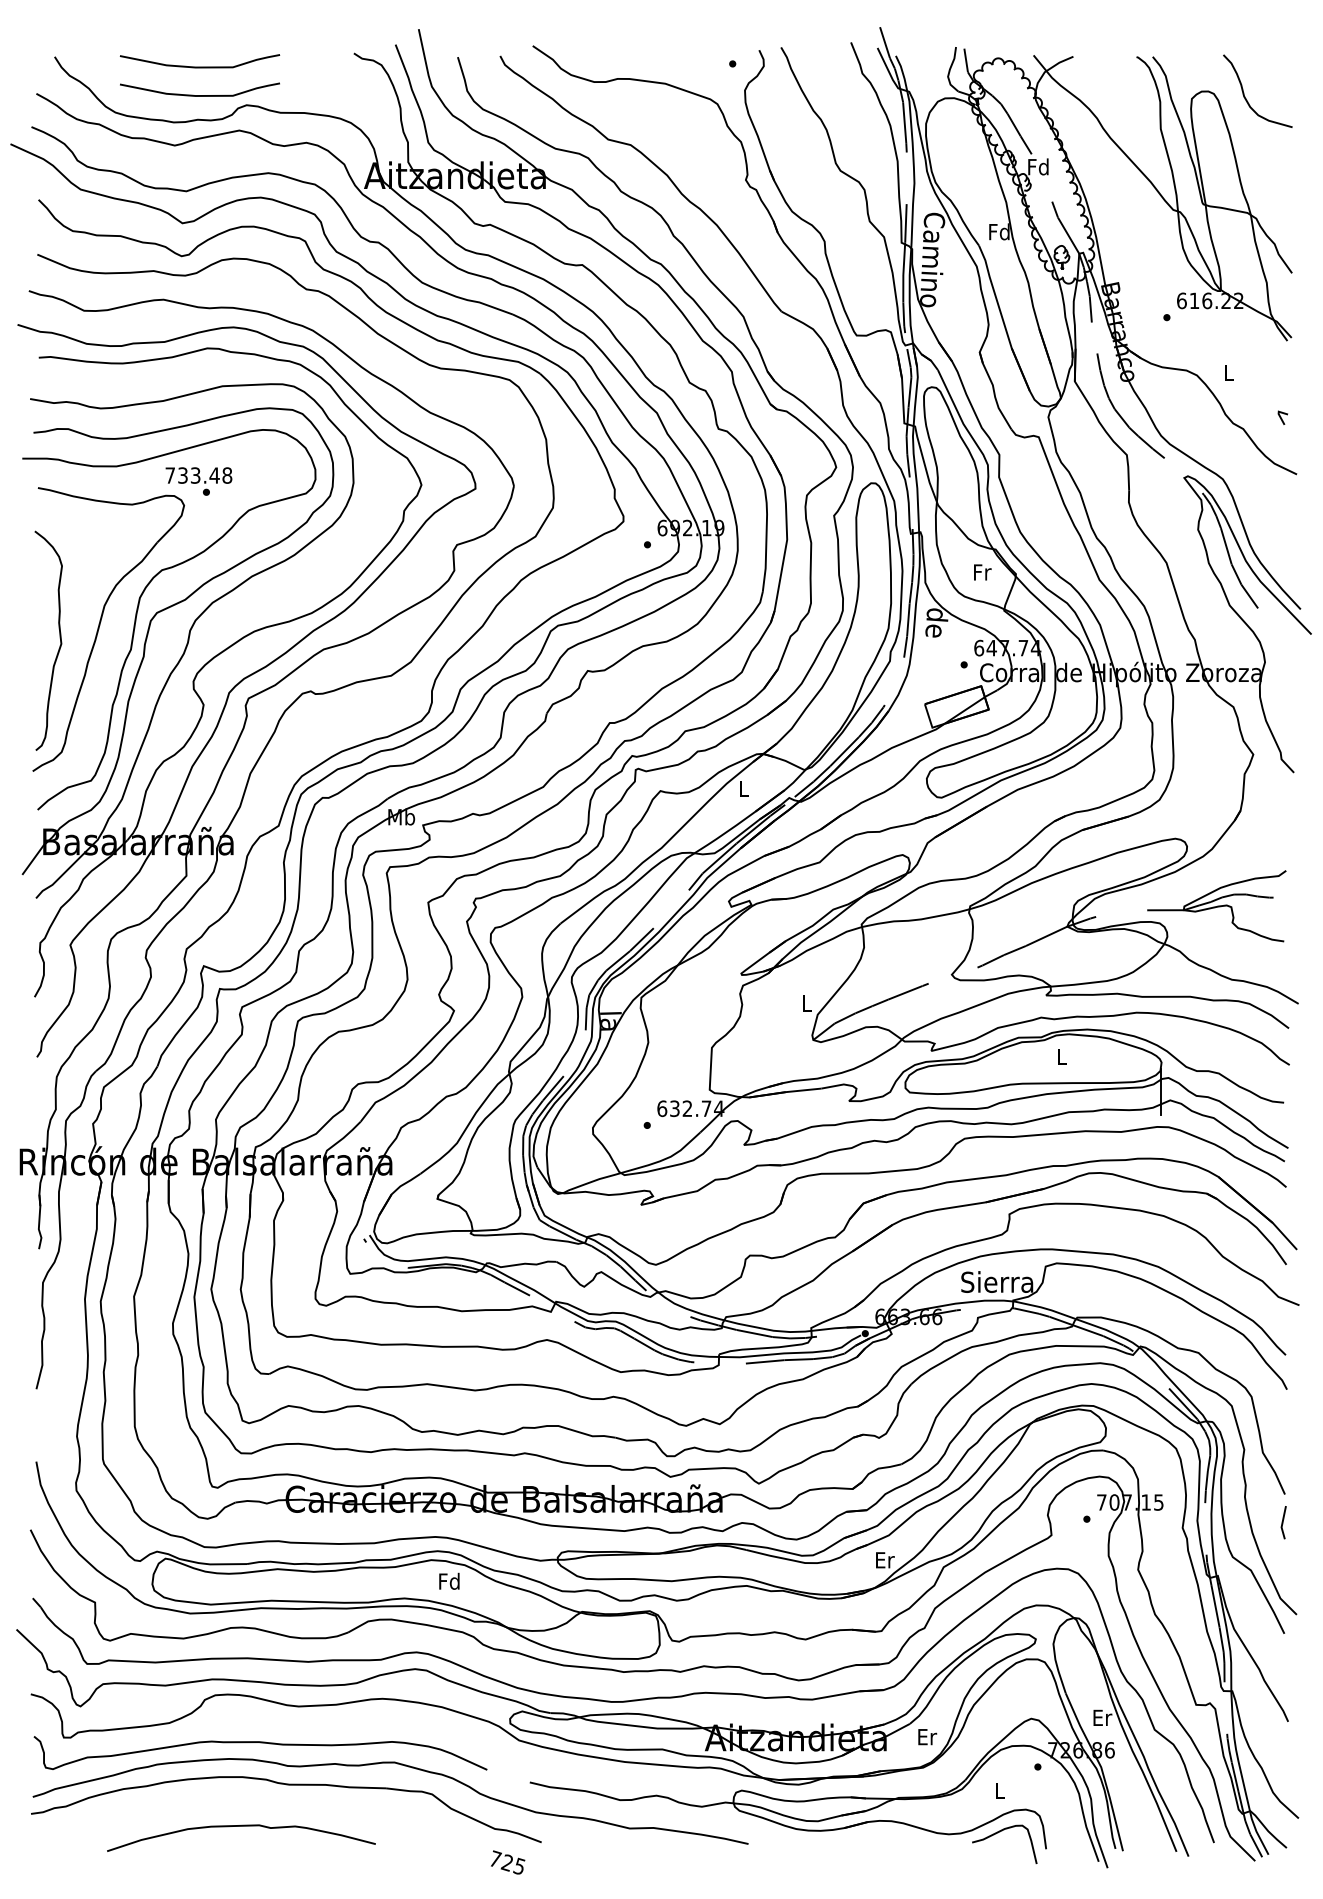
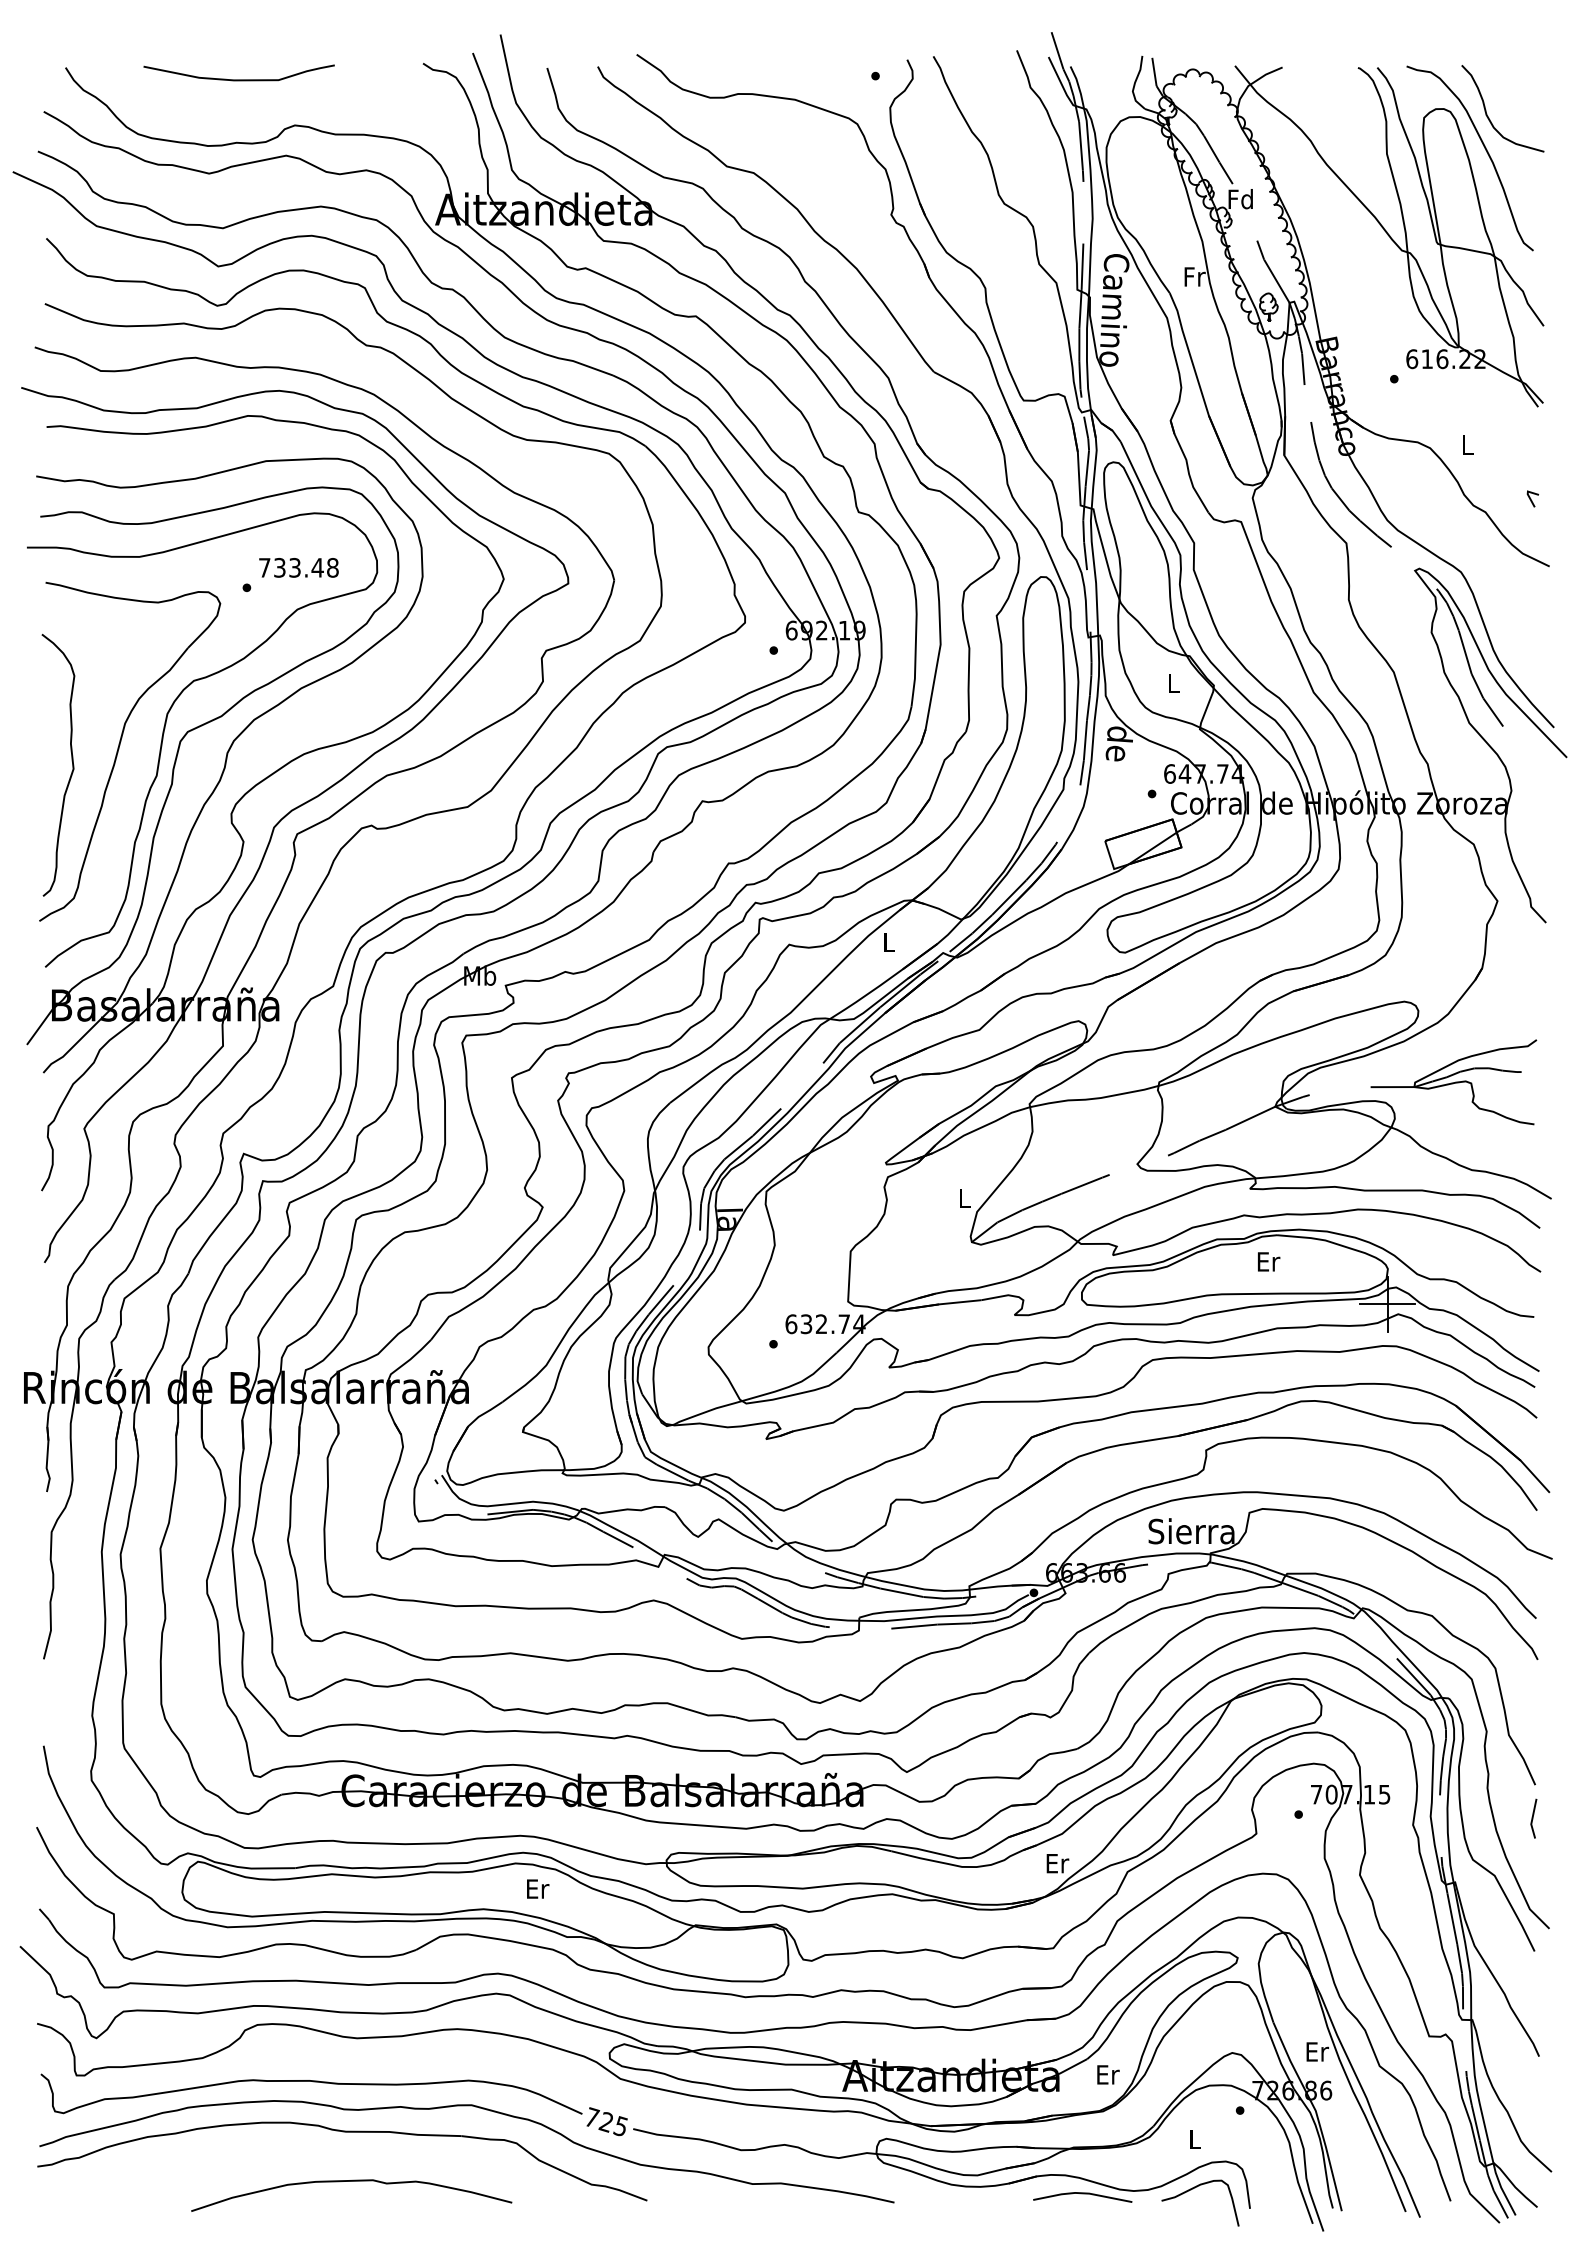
curve: (199, 95) -> (238, 113), removed
curve: (1243, 126) -> (1485, 150), added
text: (999, 231) -> (1194, 276), Fd -> Fr
text: (198, 475) -> (298, 567), moved
text: (982, 572) -> (1173, 683), Fr -> L
text: (1061, 1056) -> (1268, 1261), L -> Er
line: (1161, 1092) -> (1387, 1304), added
text: (449, 1581) -> (537, 1888), Fd -> Er
curve: (241, 1826) -> (351, 2181), moved
line: (905, 1837) -> (1082, 2194), added
text: (507, 1862) -> (606, 2121), moved

